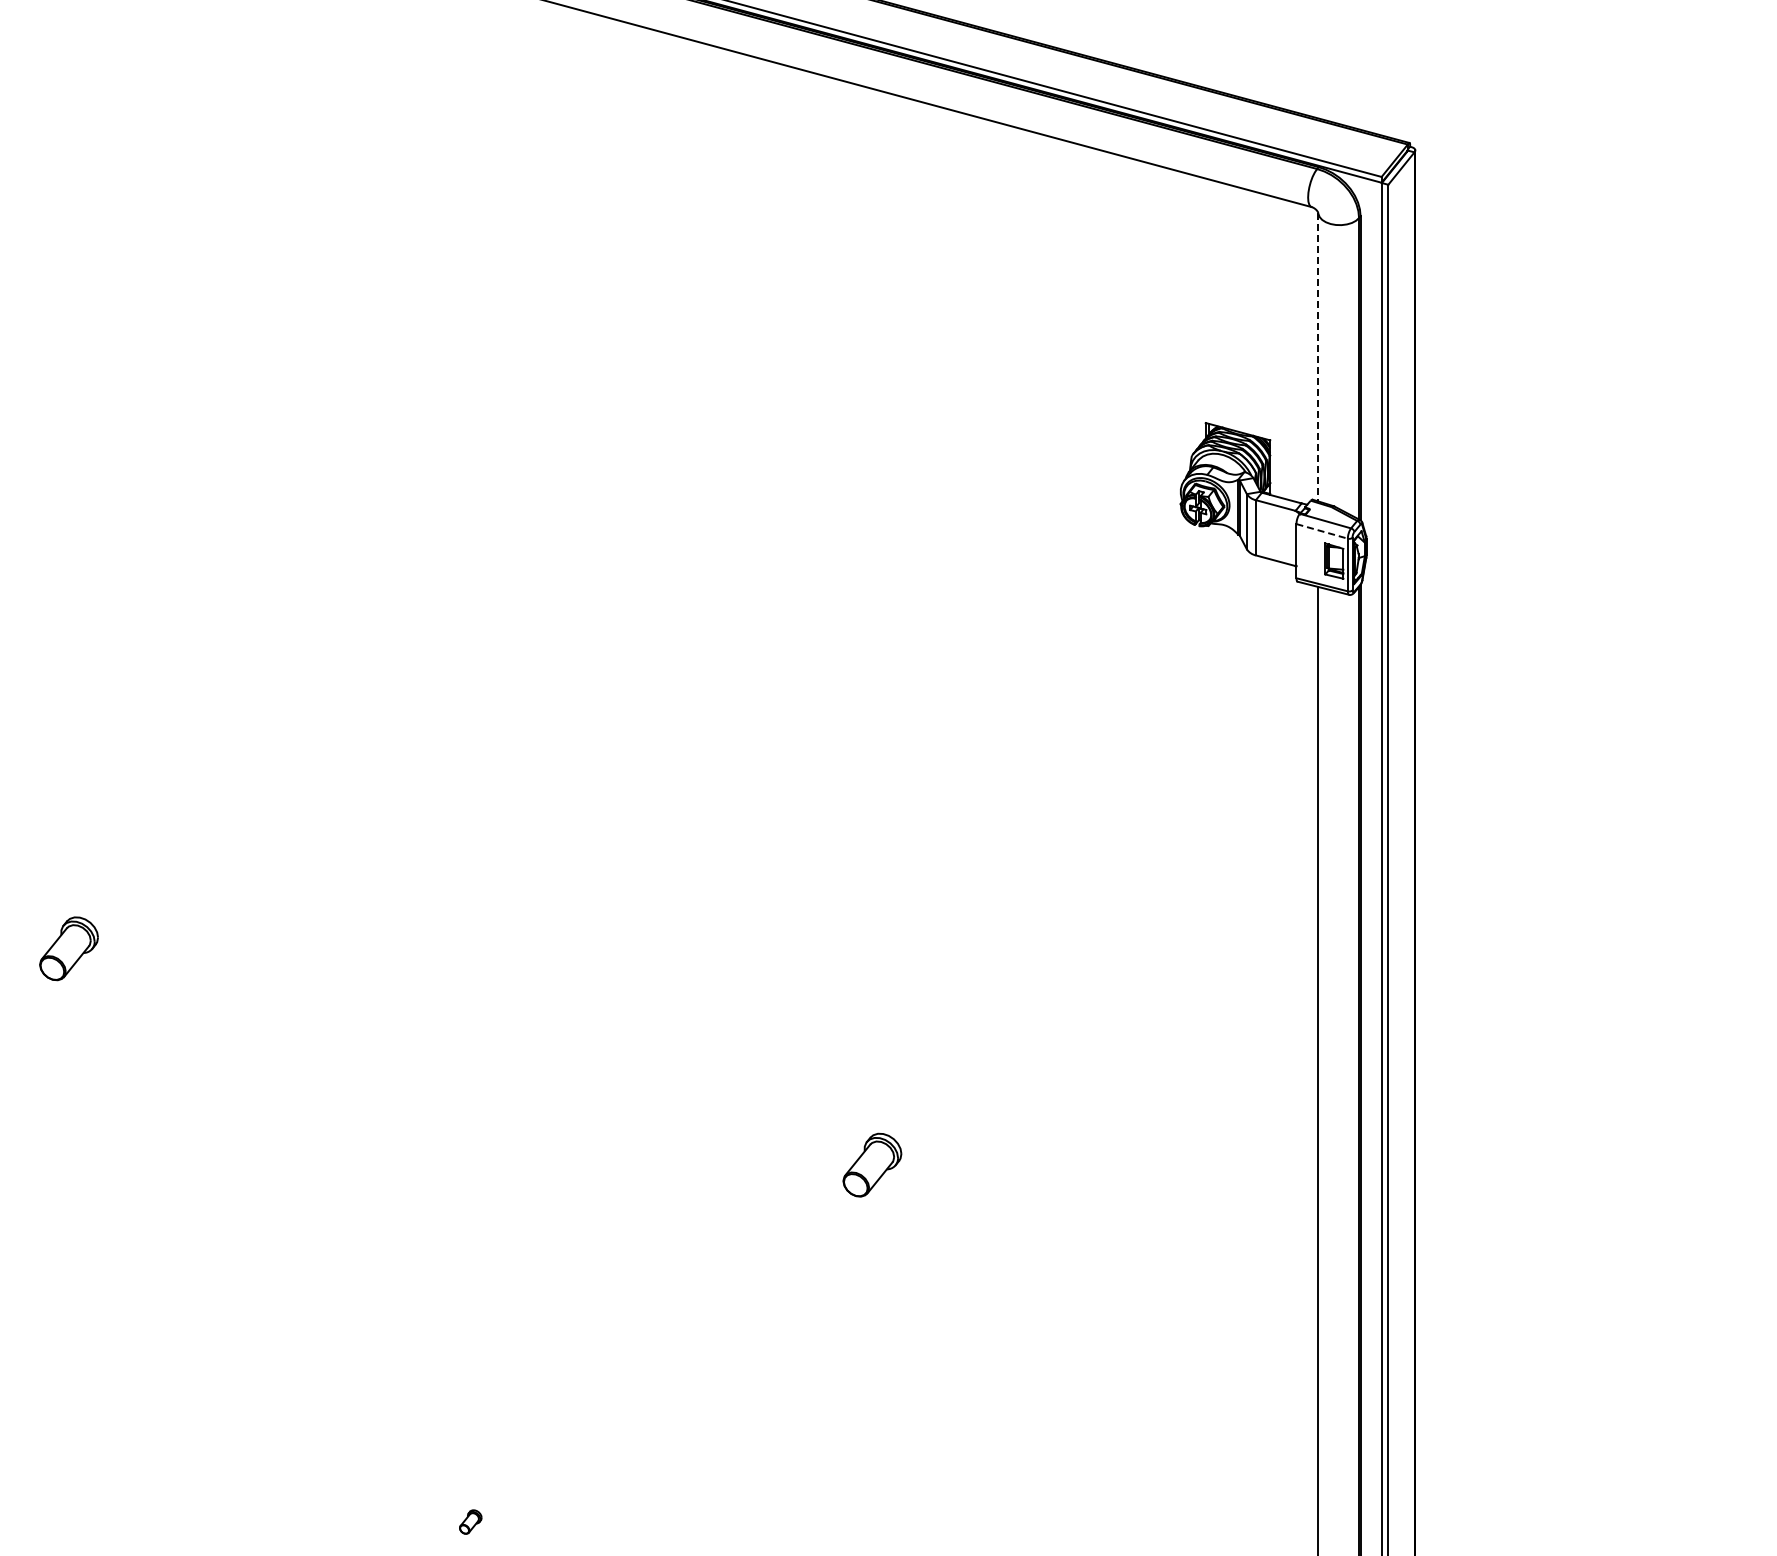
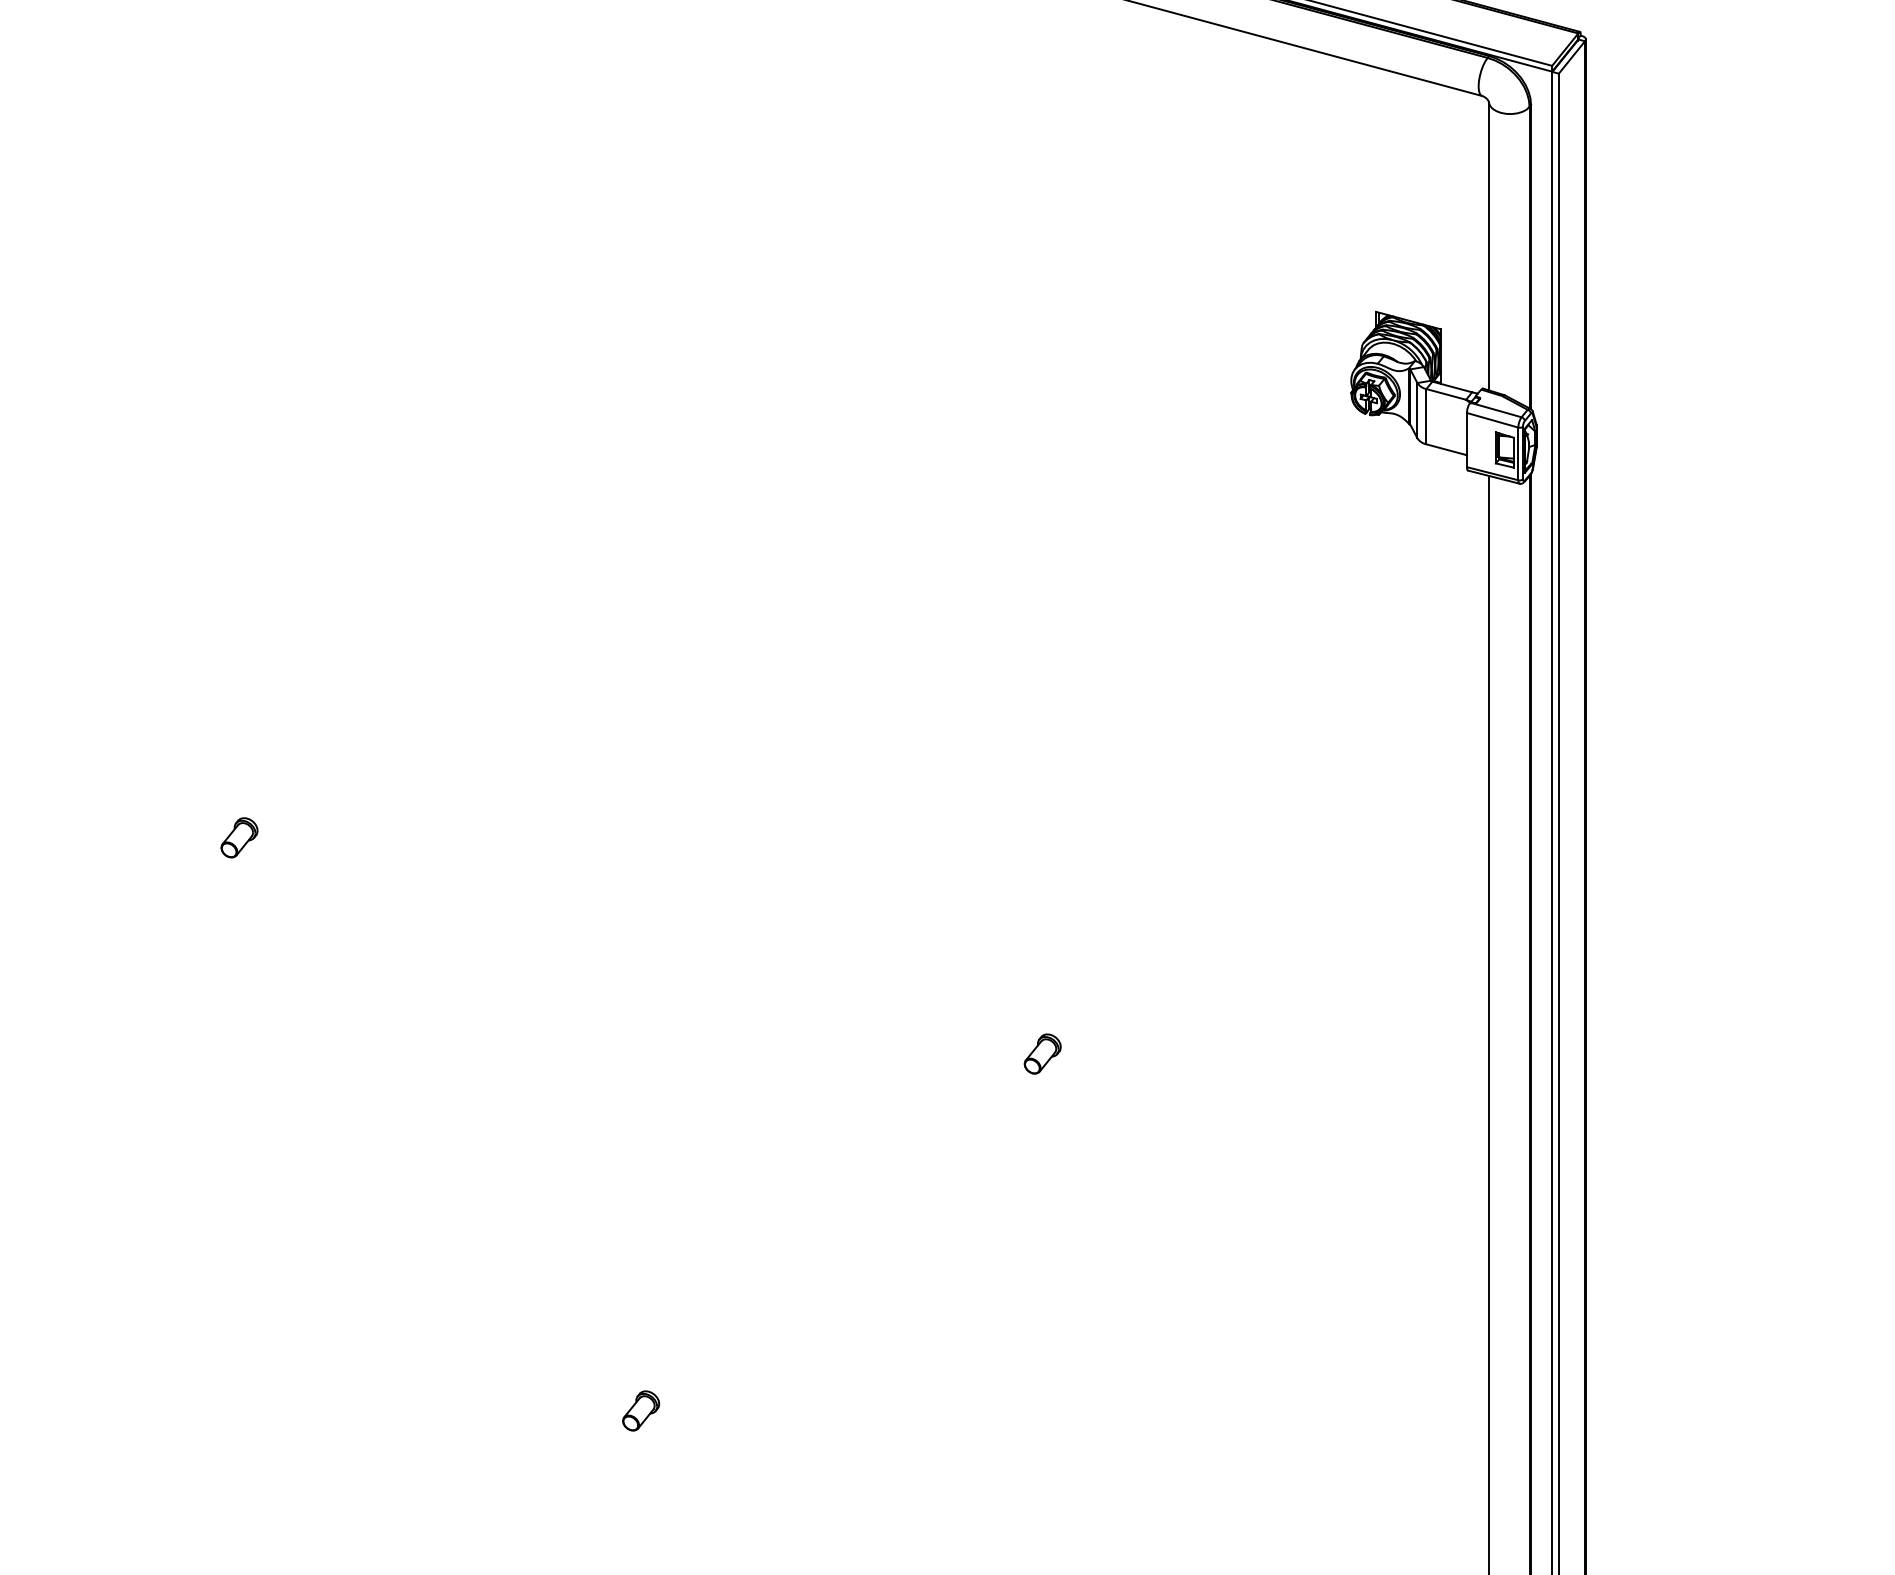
line: (1318, 357) -> (1488, 246), dashed -> solid
line: (1323, 531) -> (1493, 420), dashed -> solid
part: (69, 948) -> (239, 837), size x0.62
part: (872, 1164) -> (1042, 1053), size x0.62
part: (471, 1521) -> (641, 1410), size x1.67

